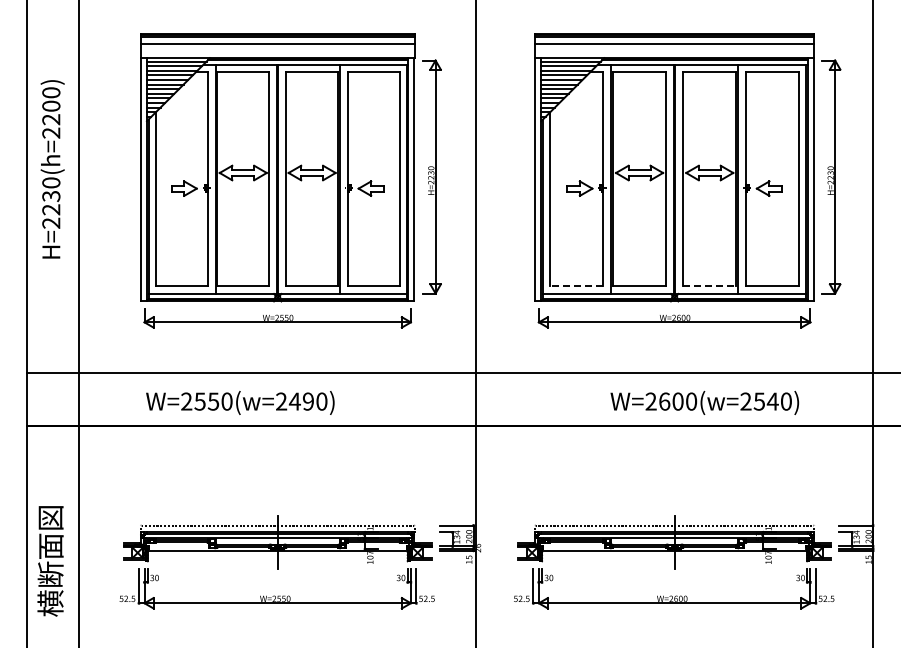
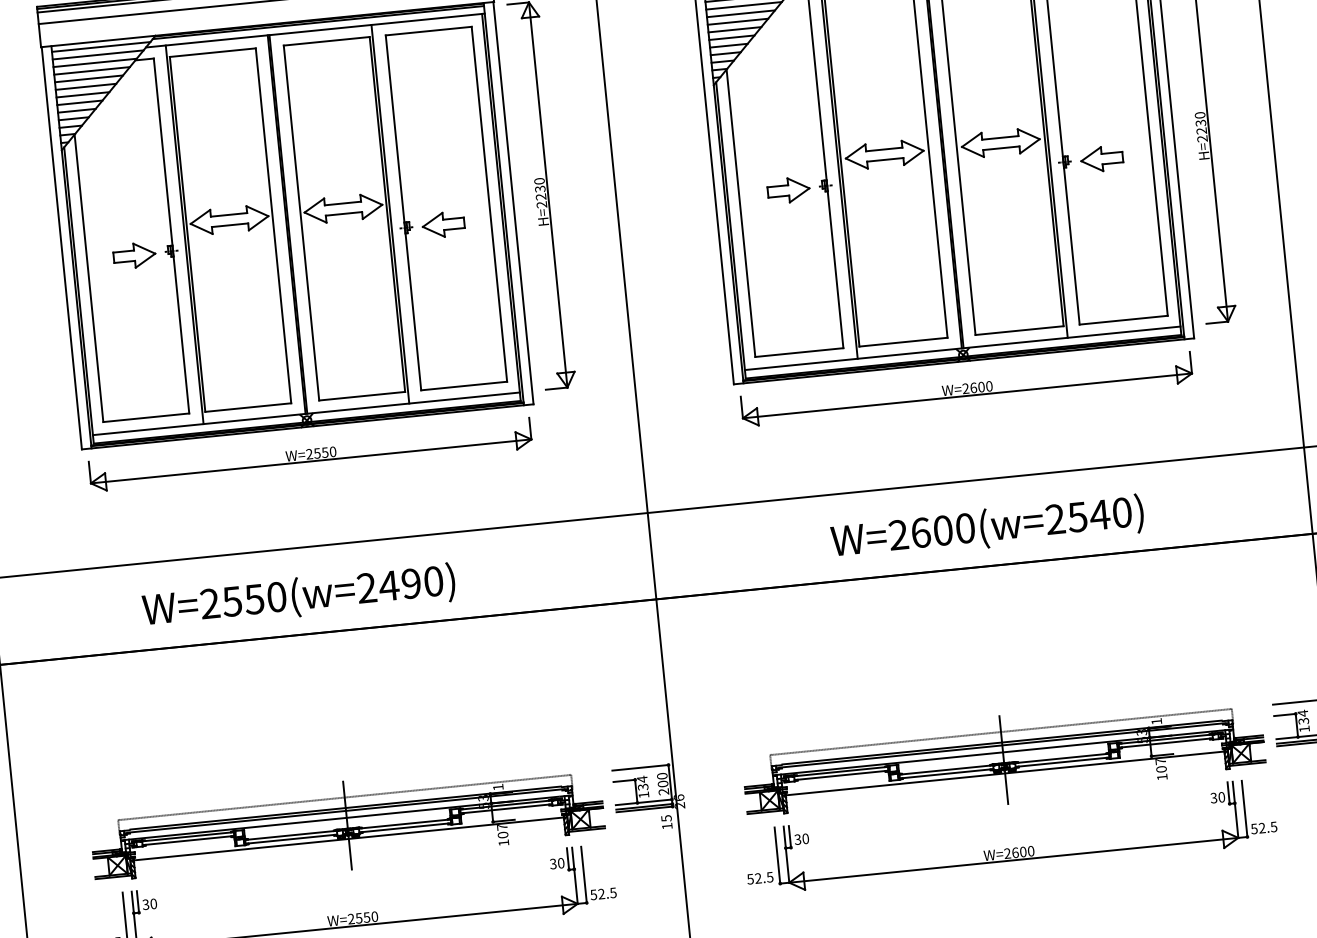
line: (576, 286) -> (799, 352), dashed -> solid
line: (709, 286) -> (1019, 330), dashed -> solid
text: (240, 402) -> (299, 596), moved
text: (704, 402) -> (987, 527), moved

